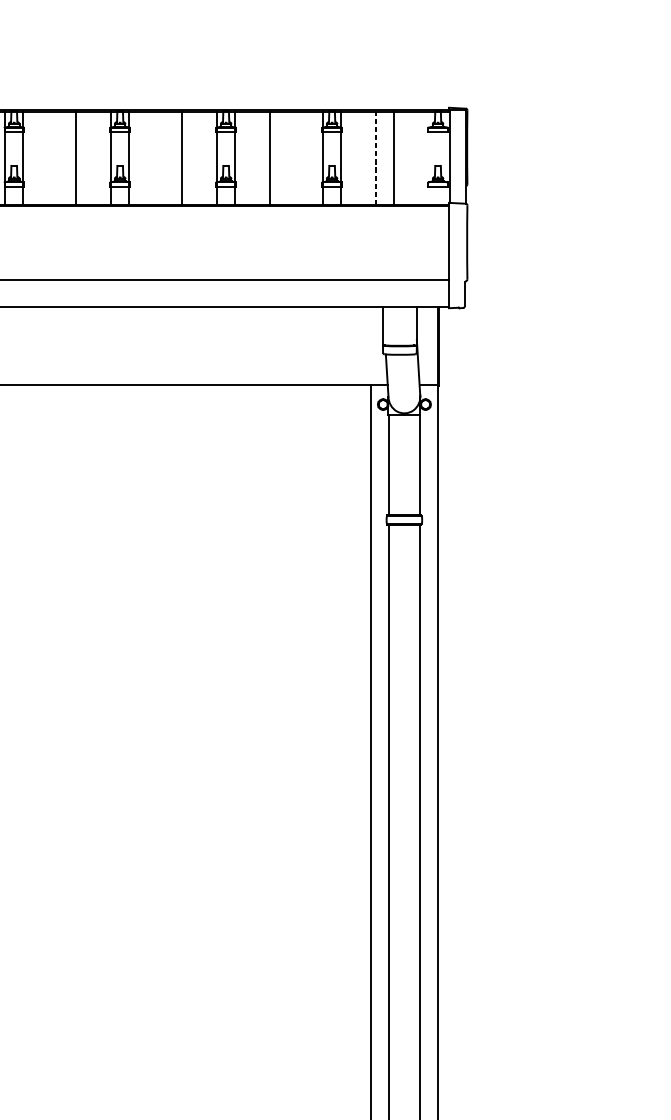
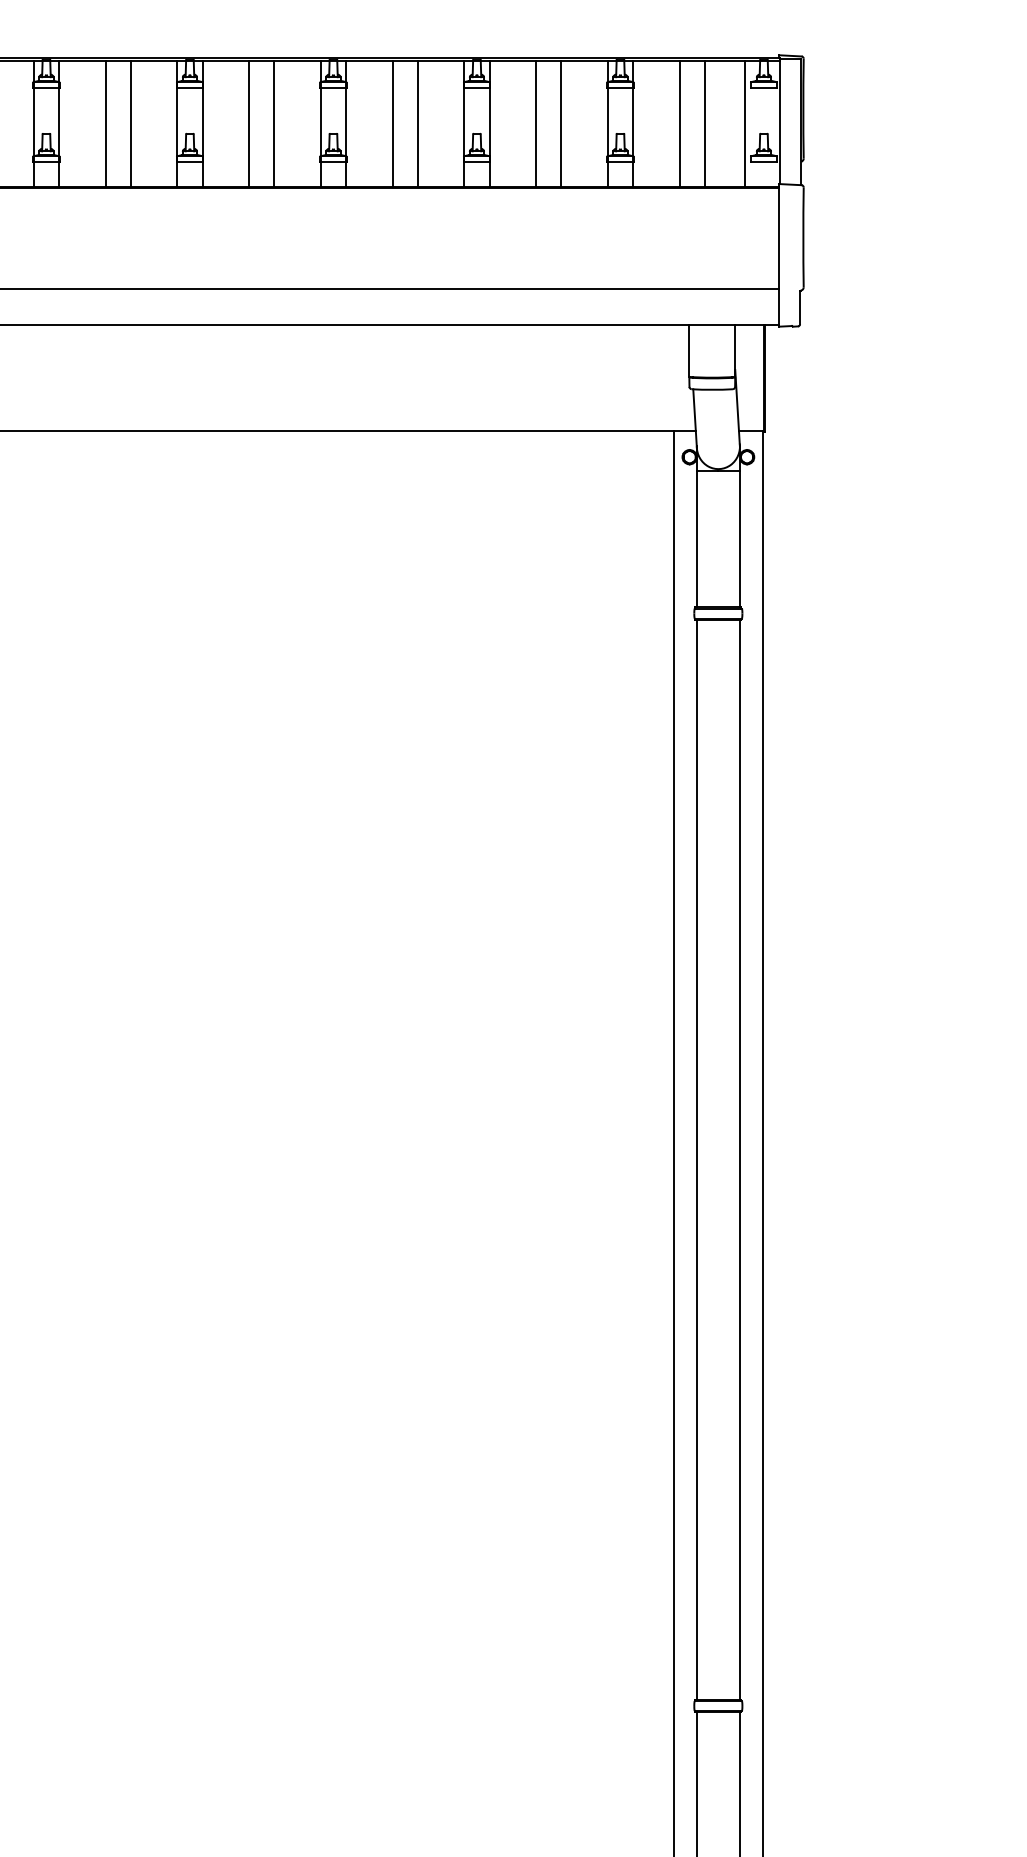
line: (58, 158) -> (249, 123), added
line: (163, 158) -> (392, 123), added
line: (288, 158) -> (561, 123), added
line: (375, 158) -> (679, 123), dashed -> solid
line: (423, 158) -> (744, 123), added

